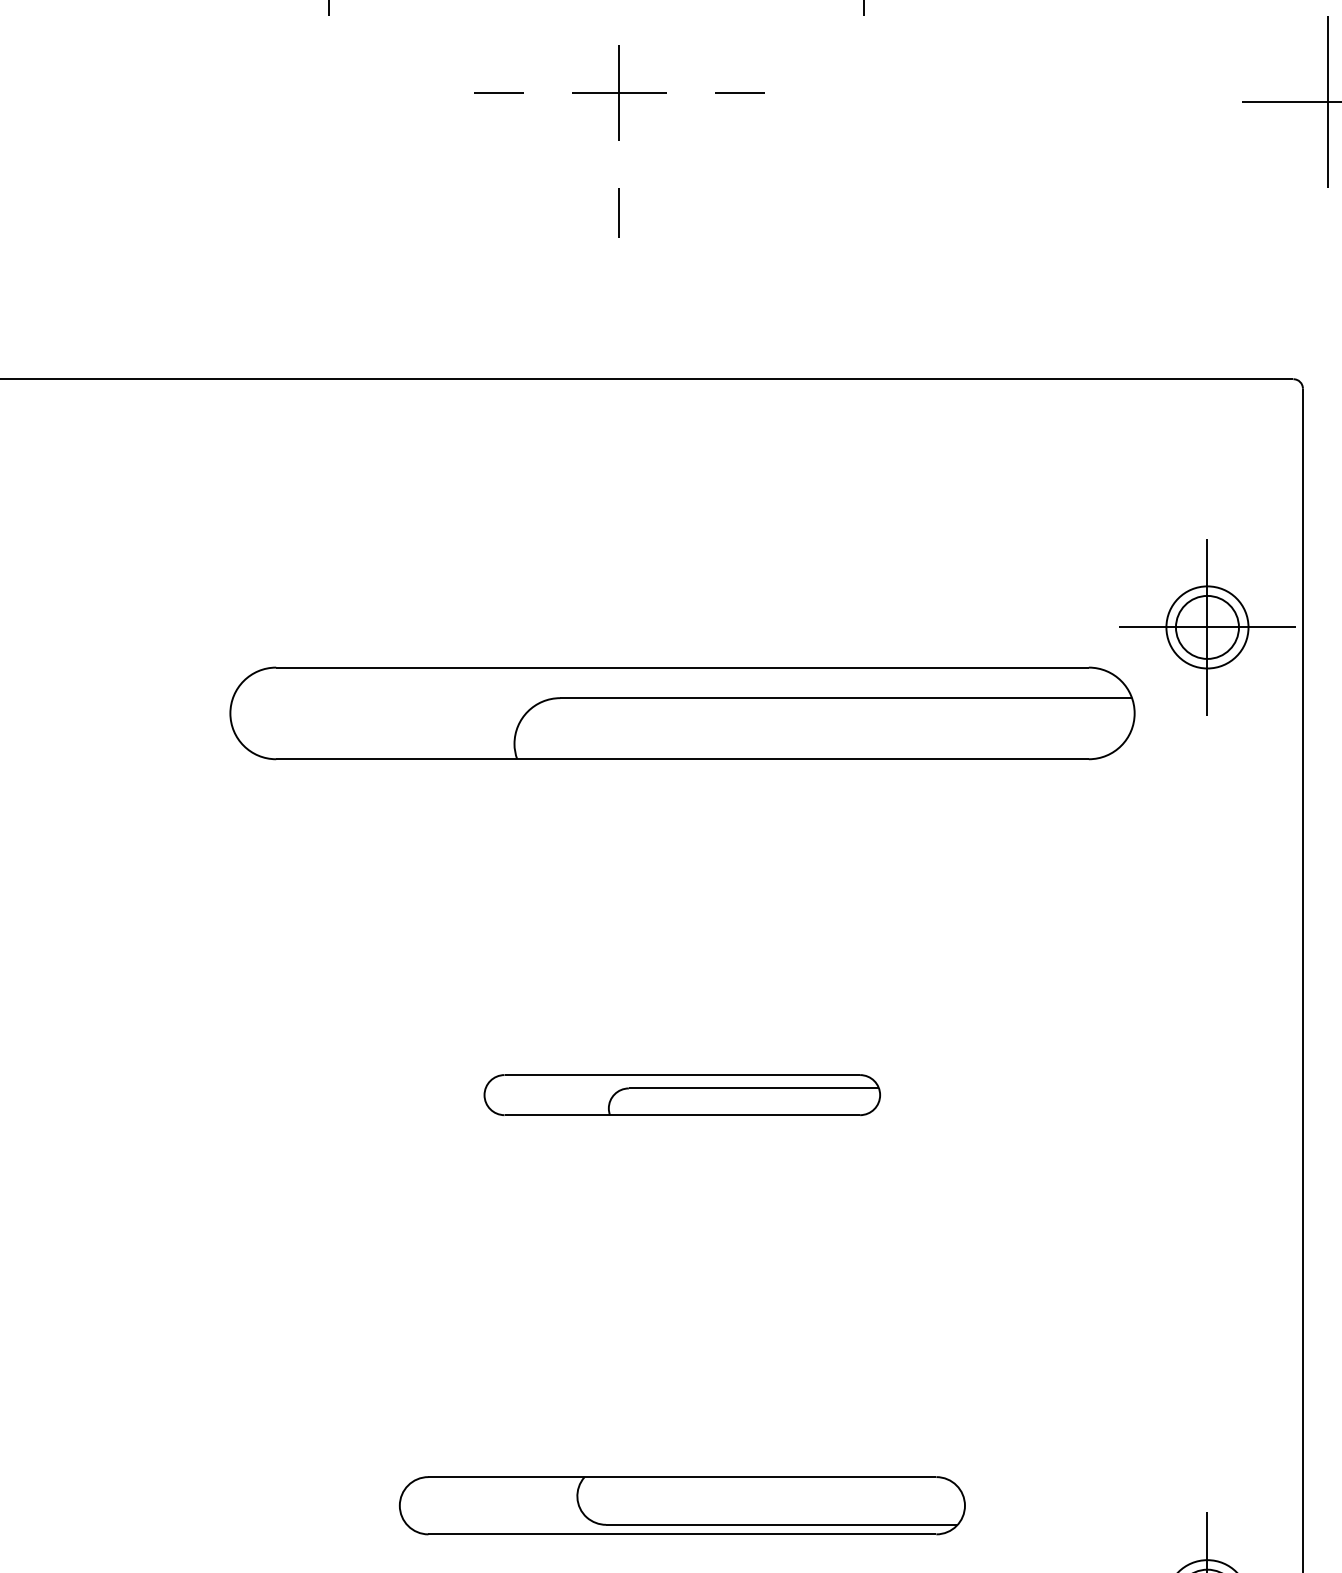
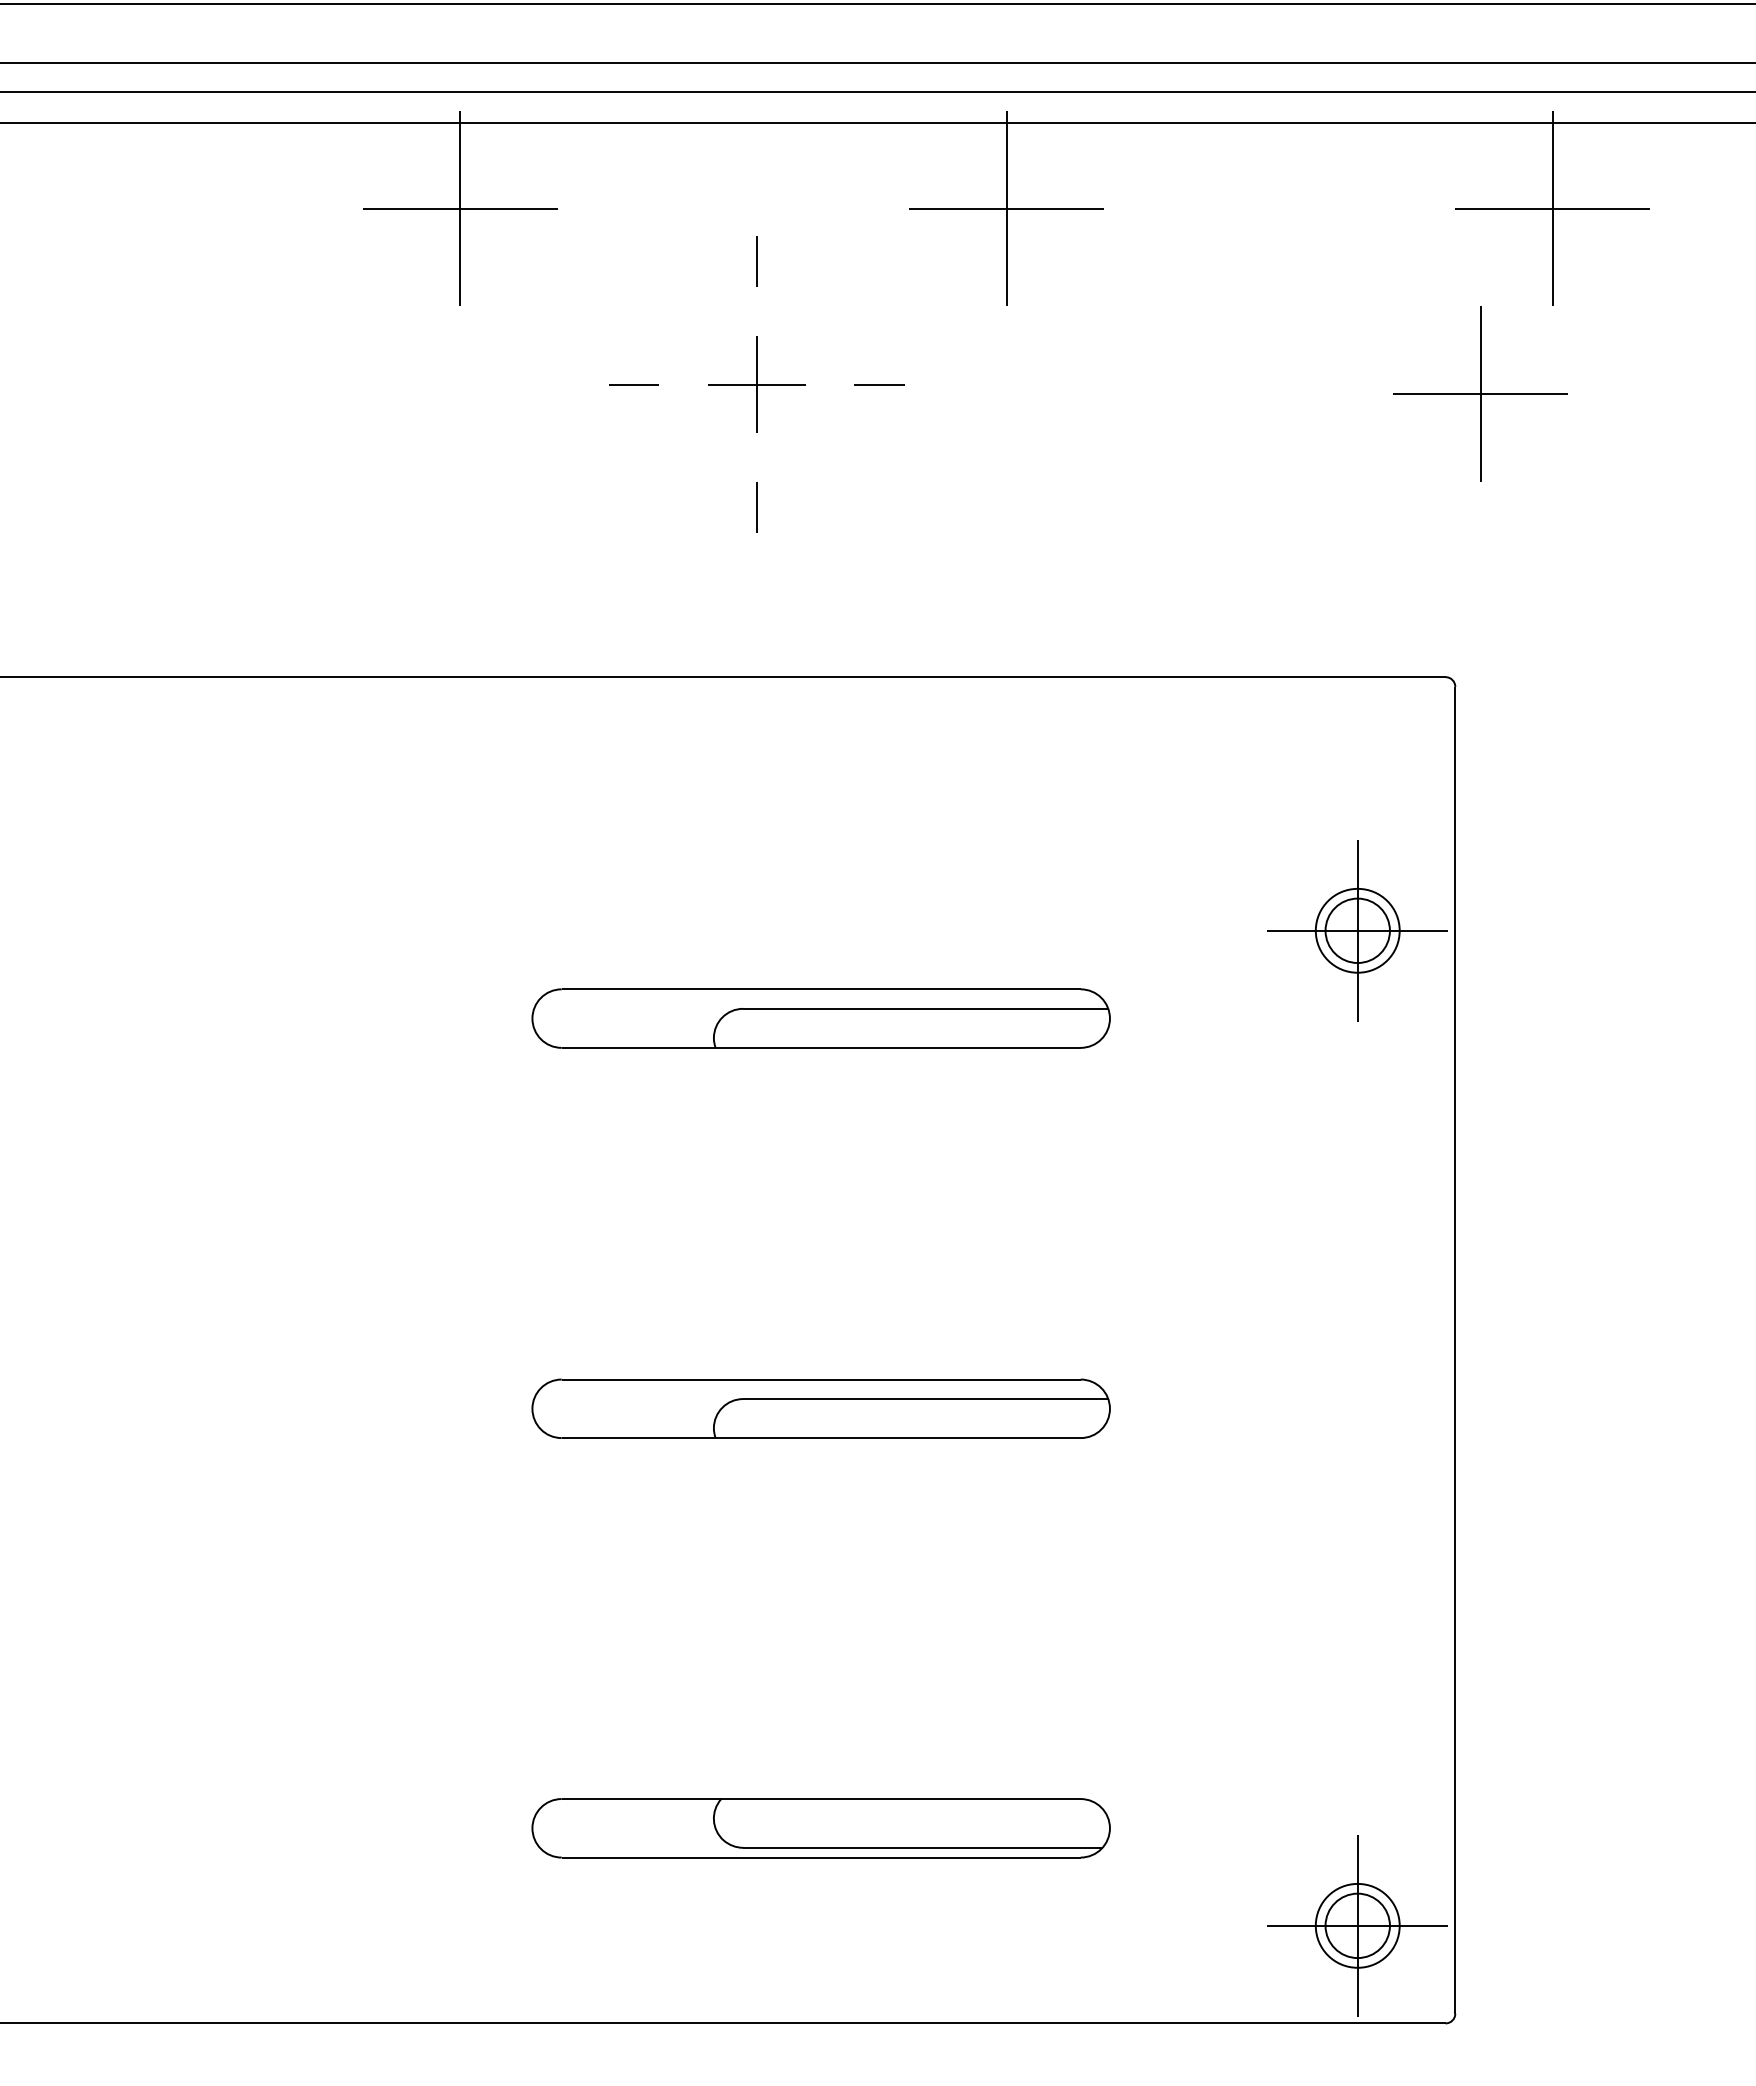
part: (681, 713) -> (820, 1018), size x0.62
part: (681, 1094) -> (820, 1408), size x1.43

